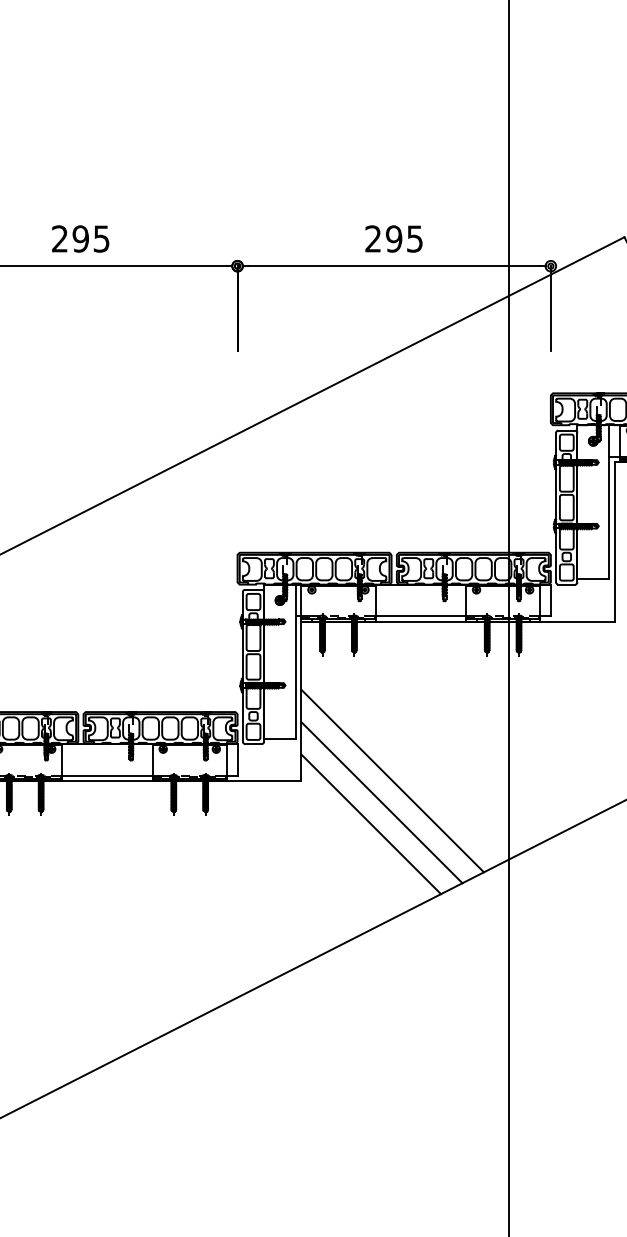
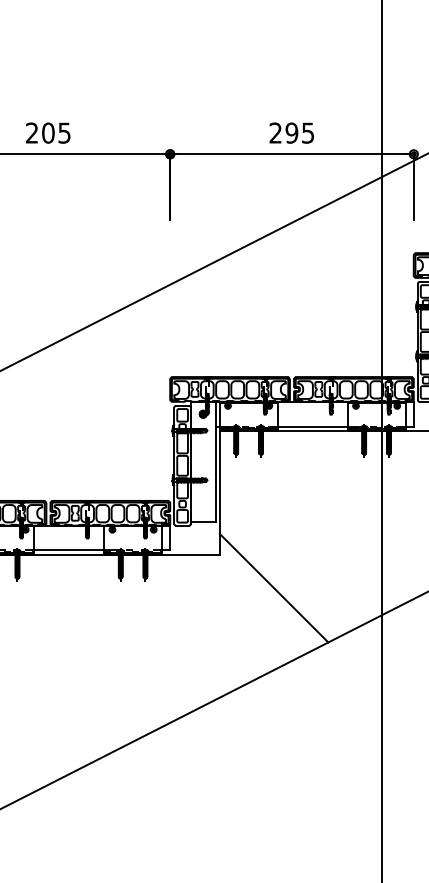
text: (80, 238) -> (48, 132), 295 -> 205
line: (392, 780) -> (290, 554), removed
line: (381, 802) -> (282, 571), removed

